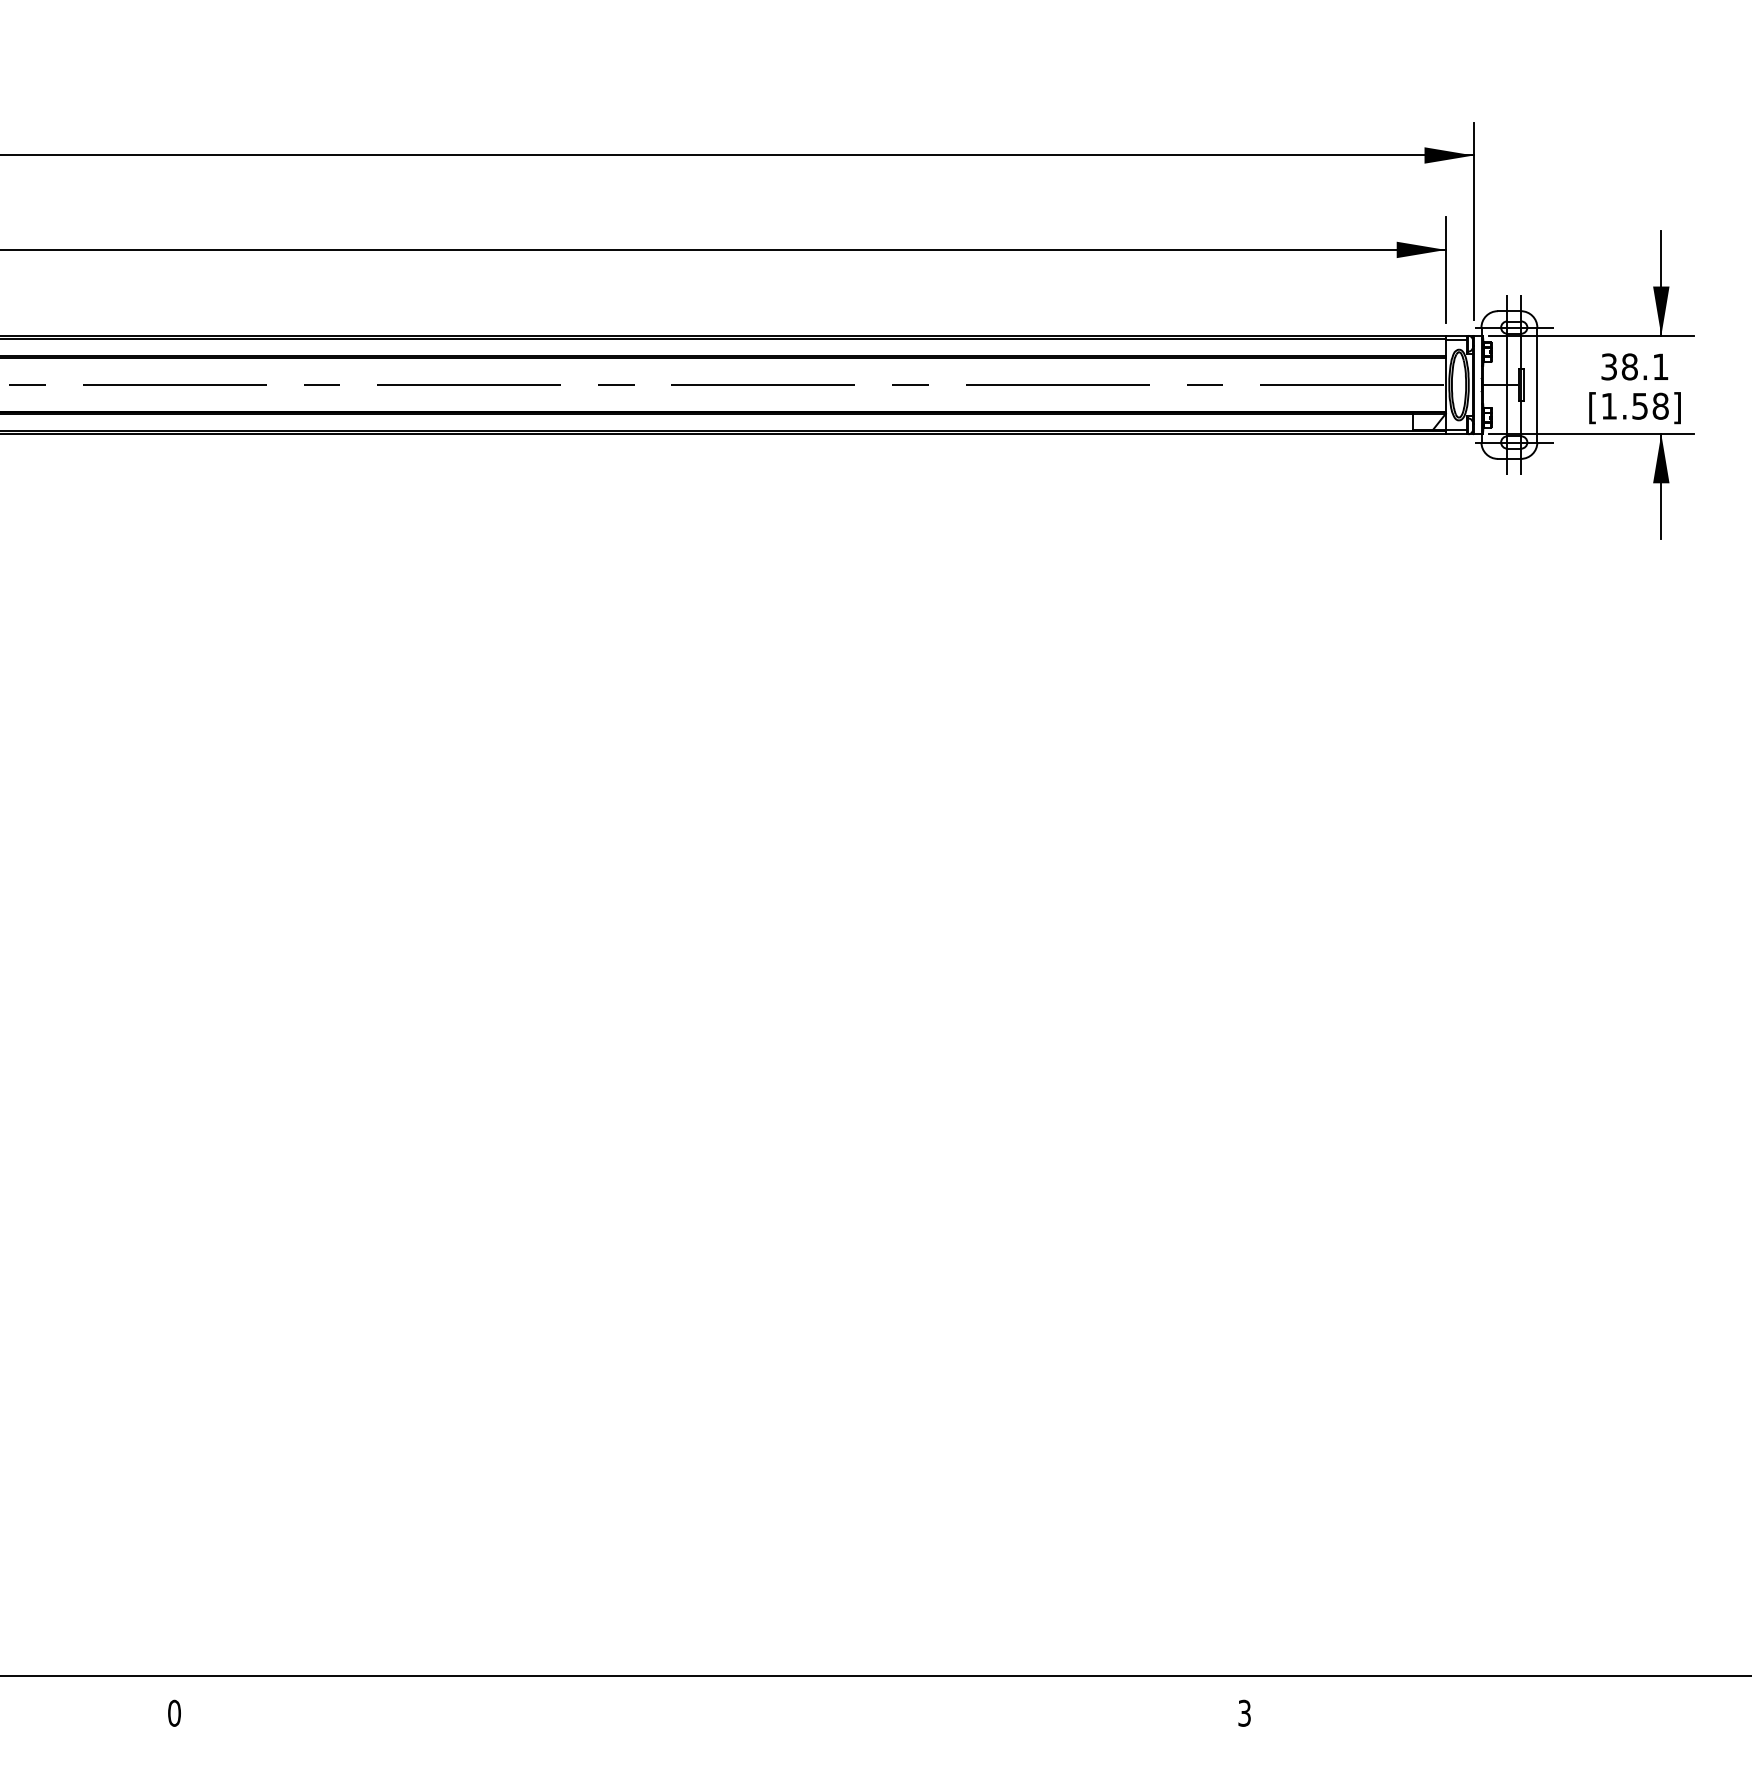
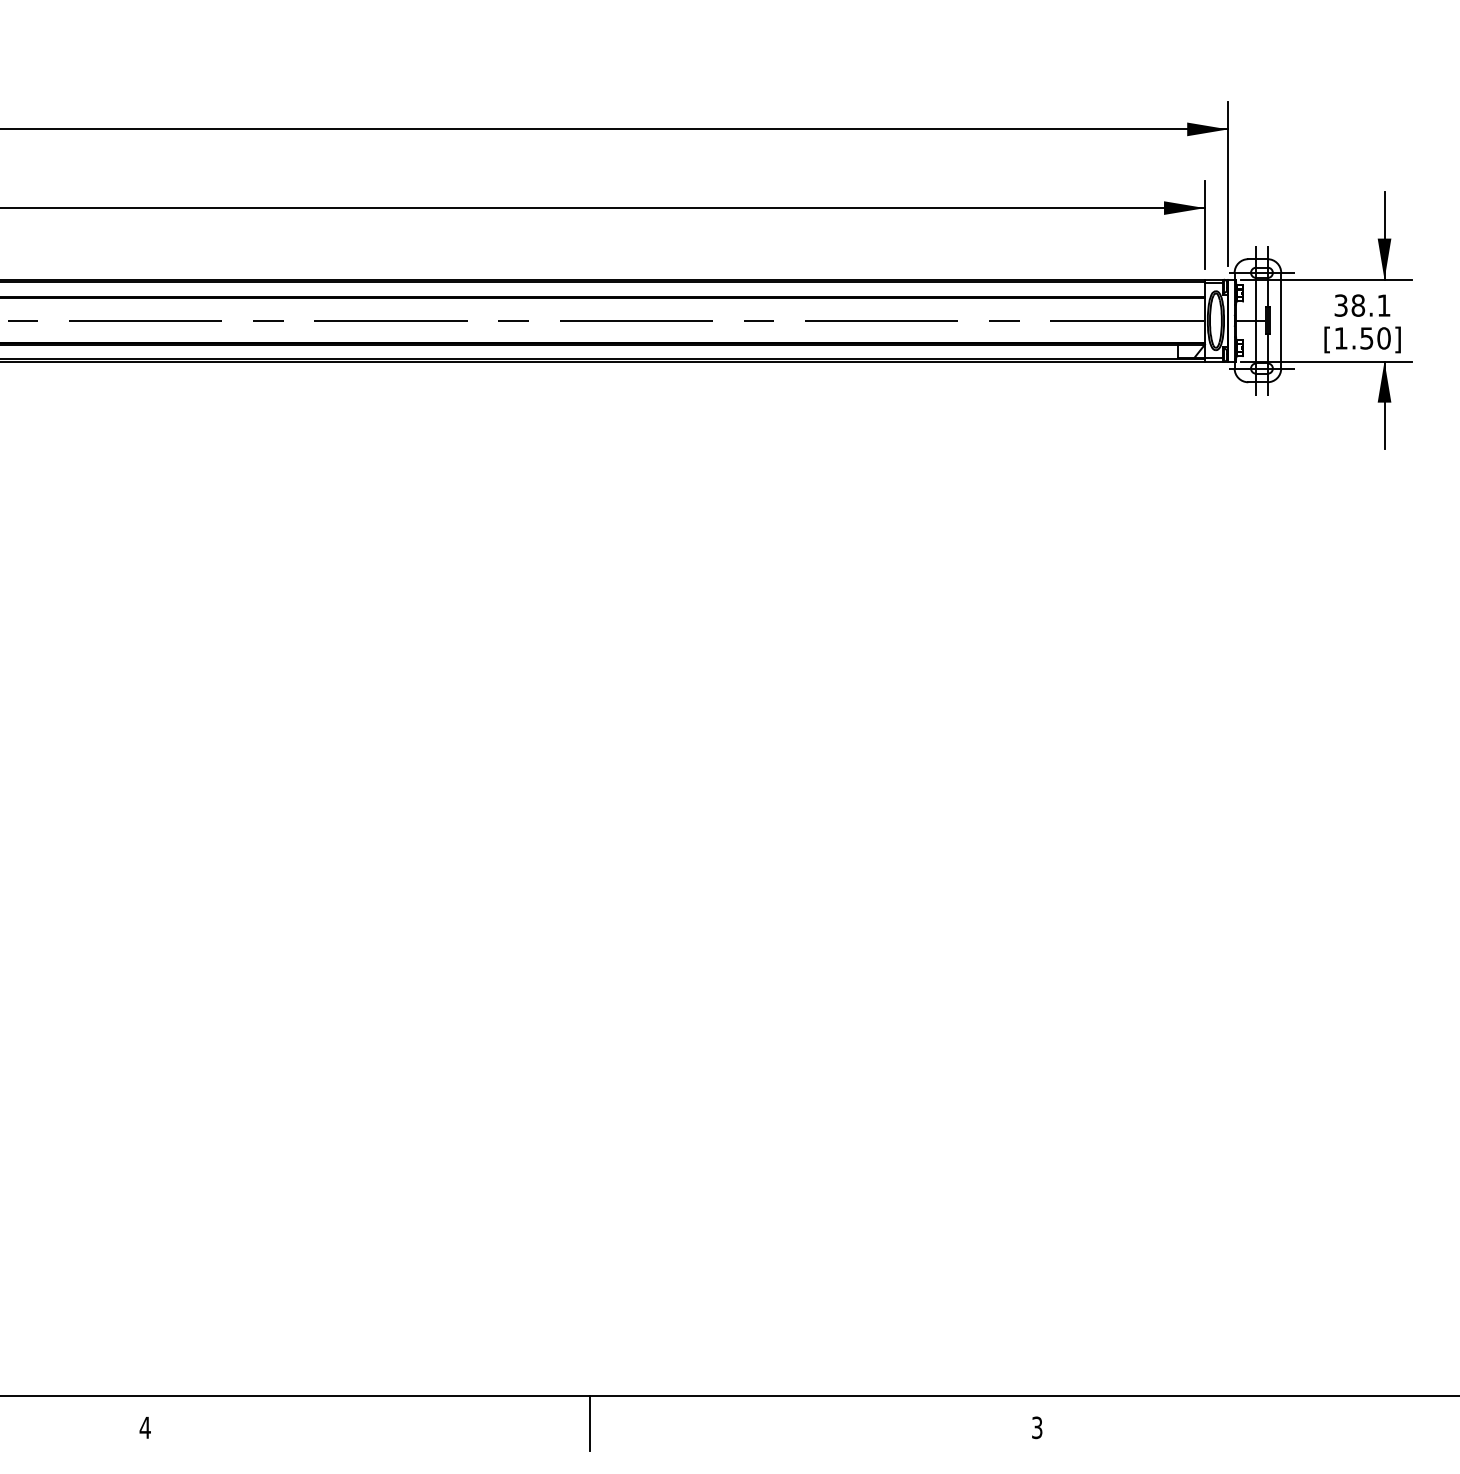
text: (1660, 406) -> (1383, 338), [1.58] -> [1.50]
line: (708, 1708) -> (590, 1423), added
text: (173, 1712) -> (144, 1427), 0 -> 4

